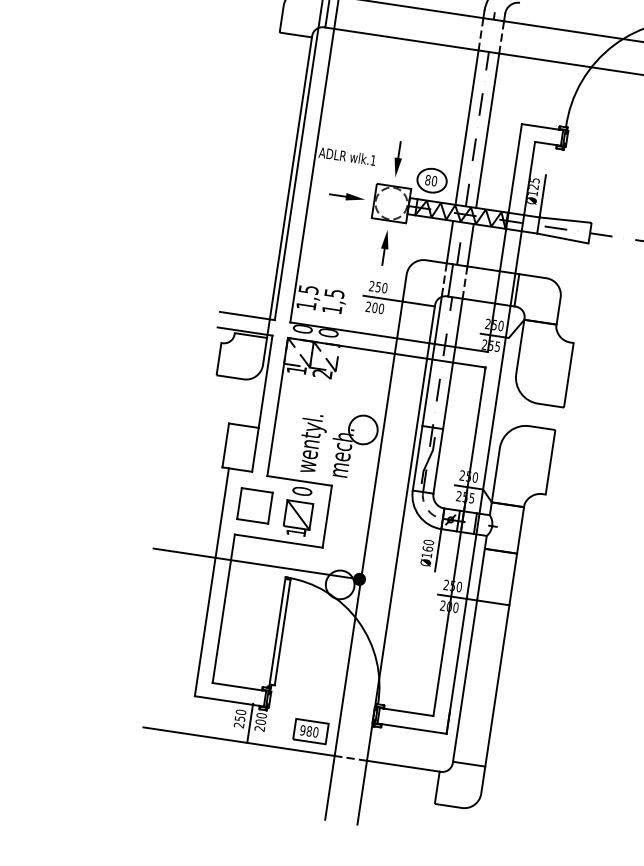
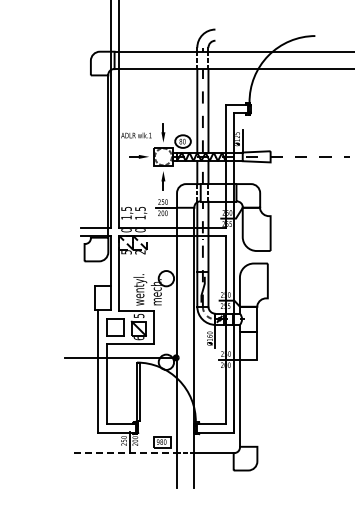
text: (296, 370) -> (126, 252), 1 -> 5
text: (301, 490) -> (138, 315), 0 -> 5
text: (295, 533) -> (138, 338), 1 -> 6
line: (497, 684) -> (257, 402), removed
line: (239, 742) -> (125, 453), solid -> dashed

